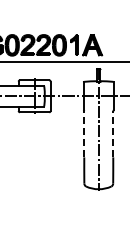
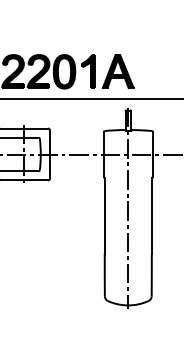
line: (84, 133) -> (105, 214), dashed -> solid
line: (113, 133) -> (152, 214), dashed -> solid

